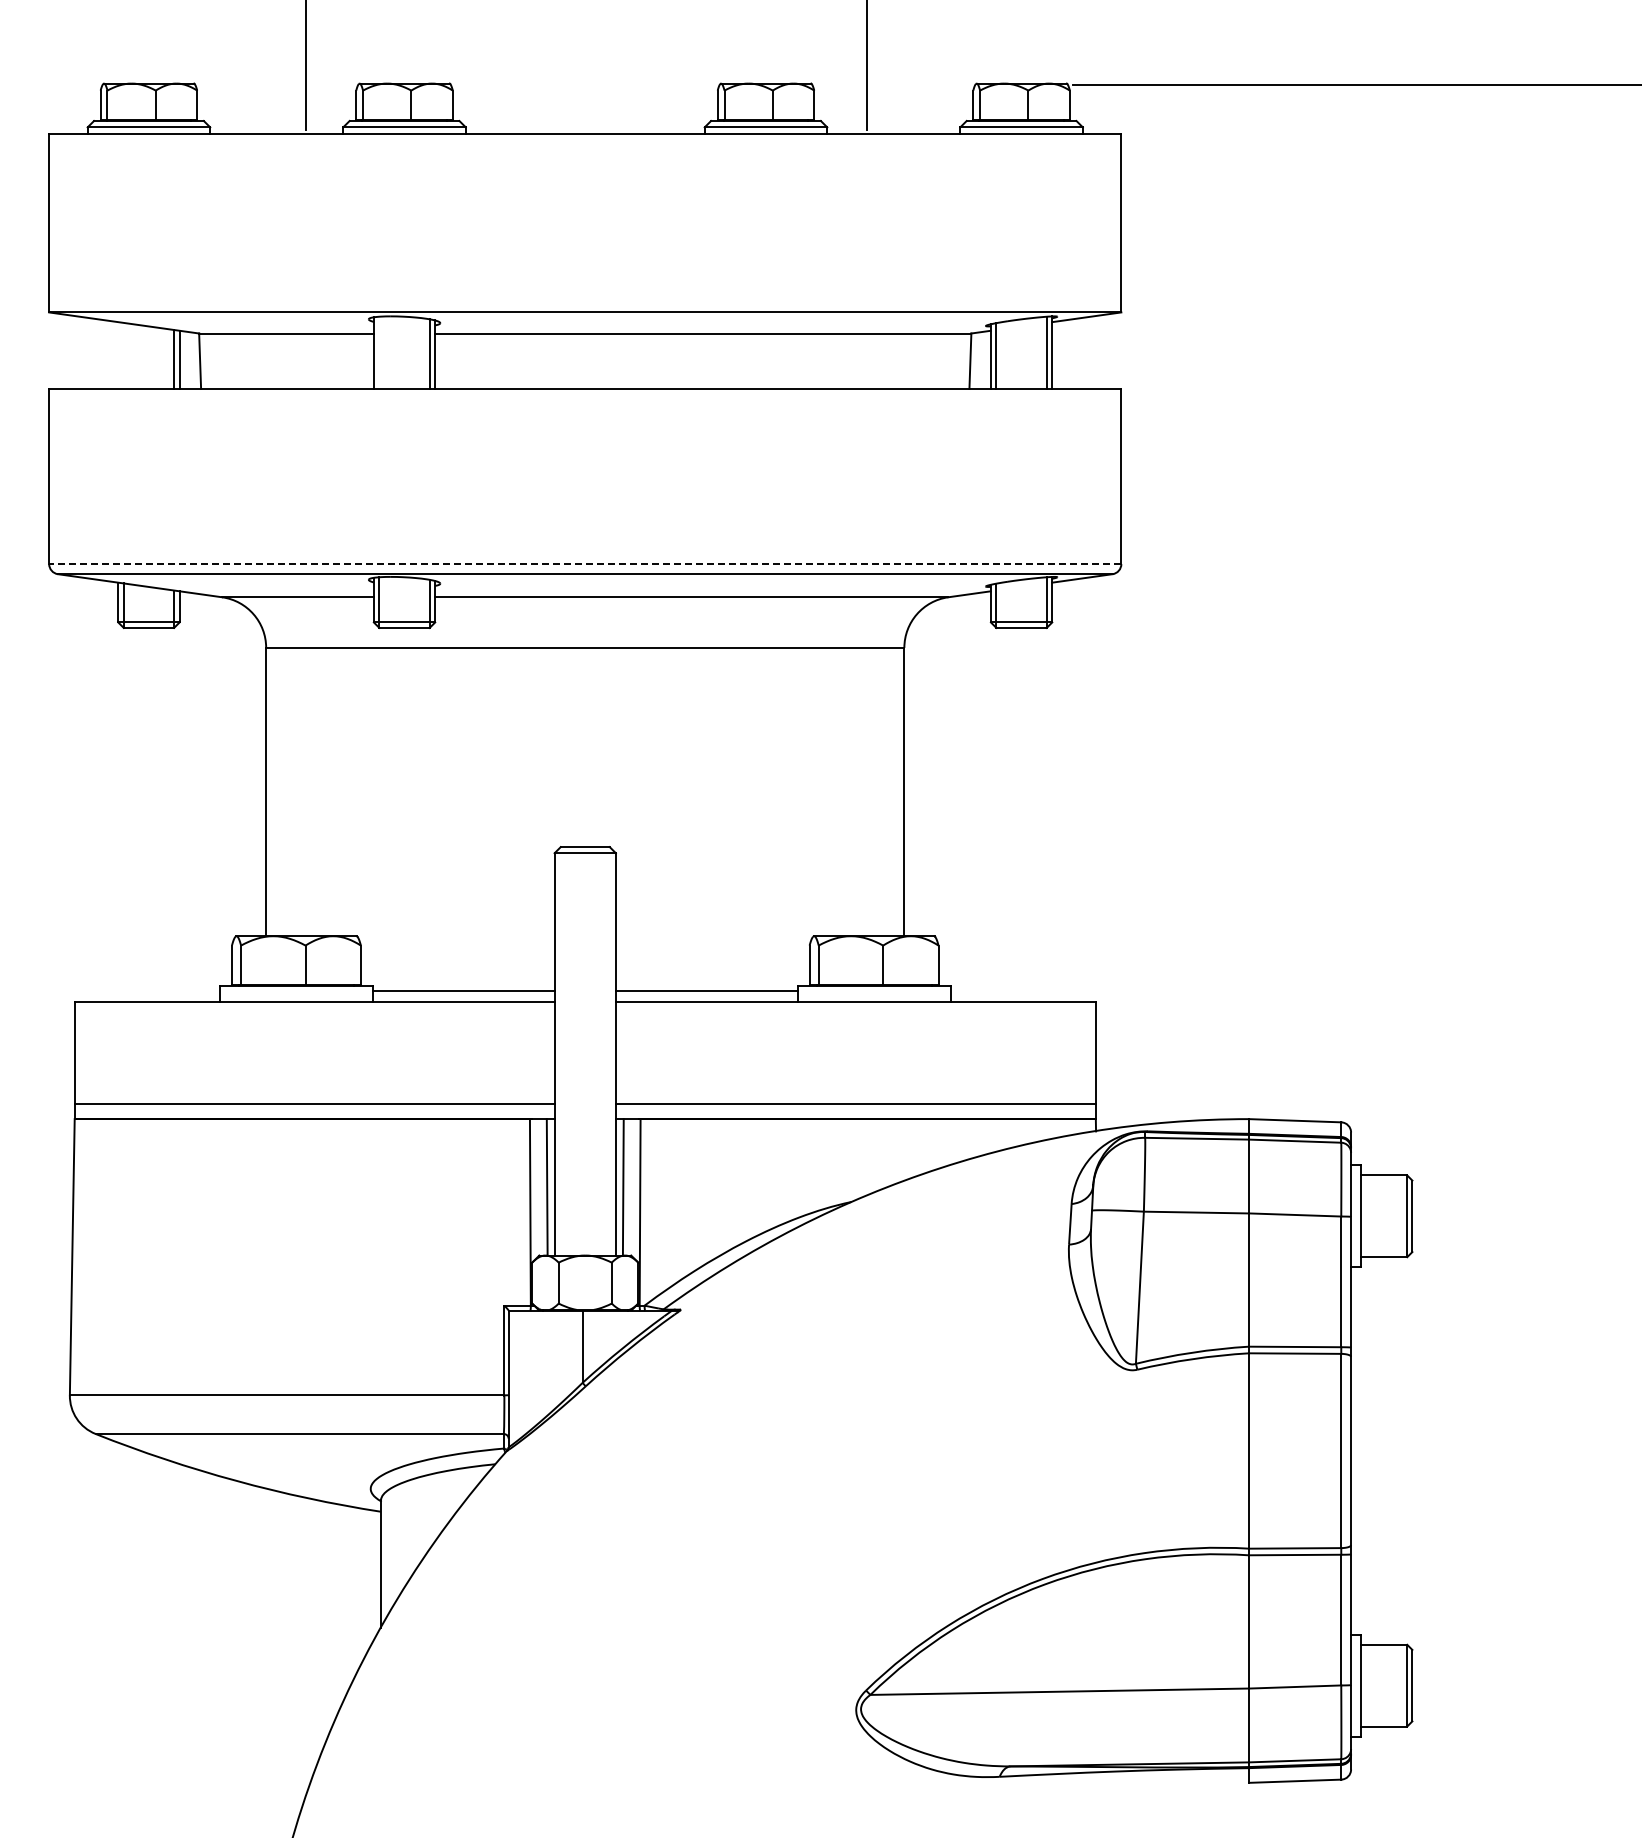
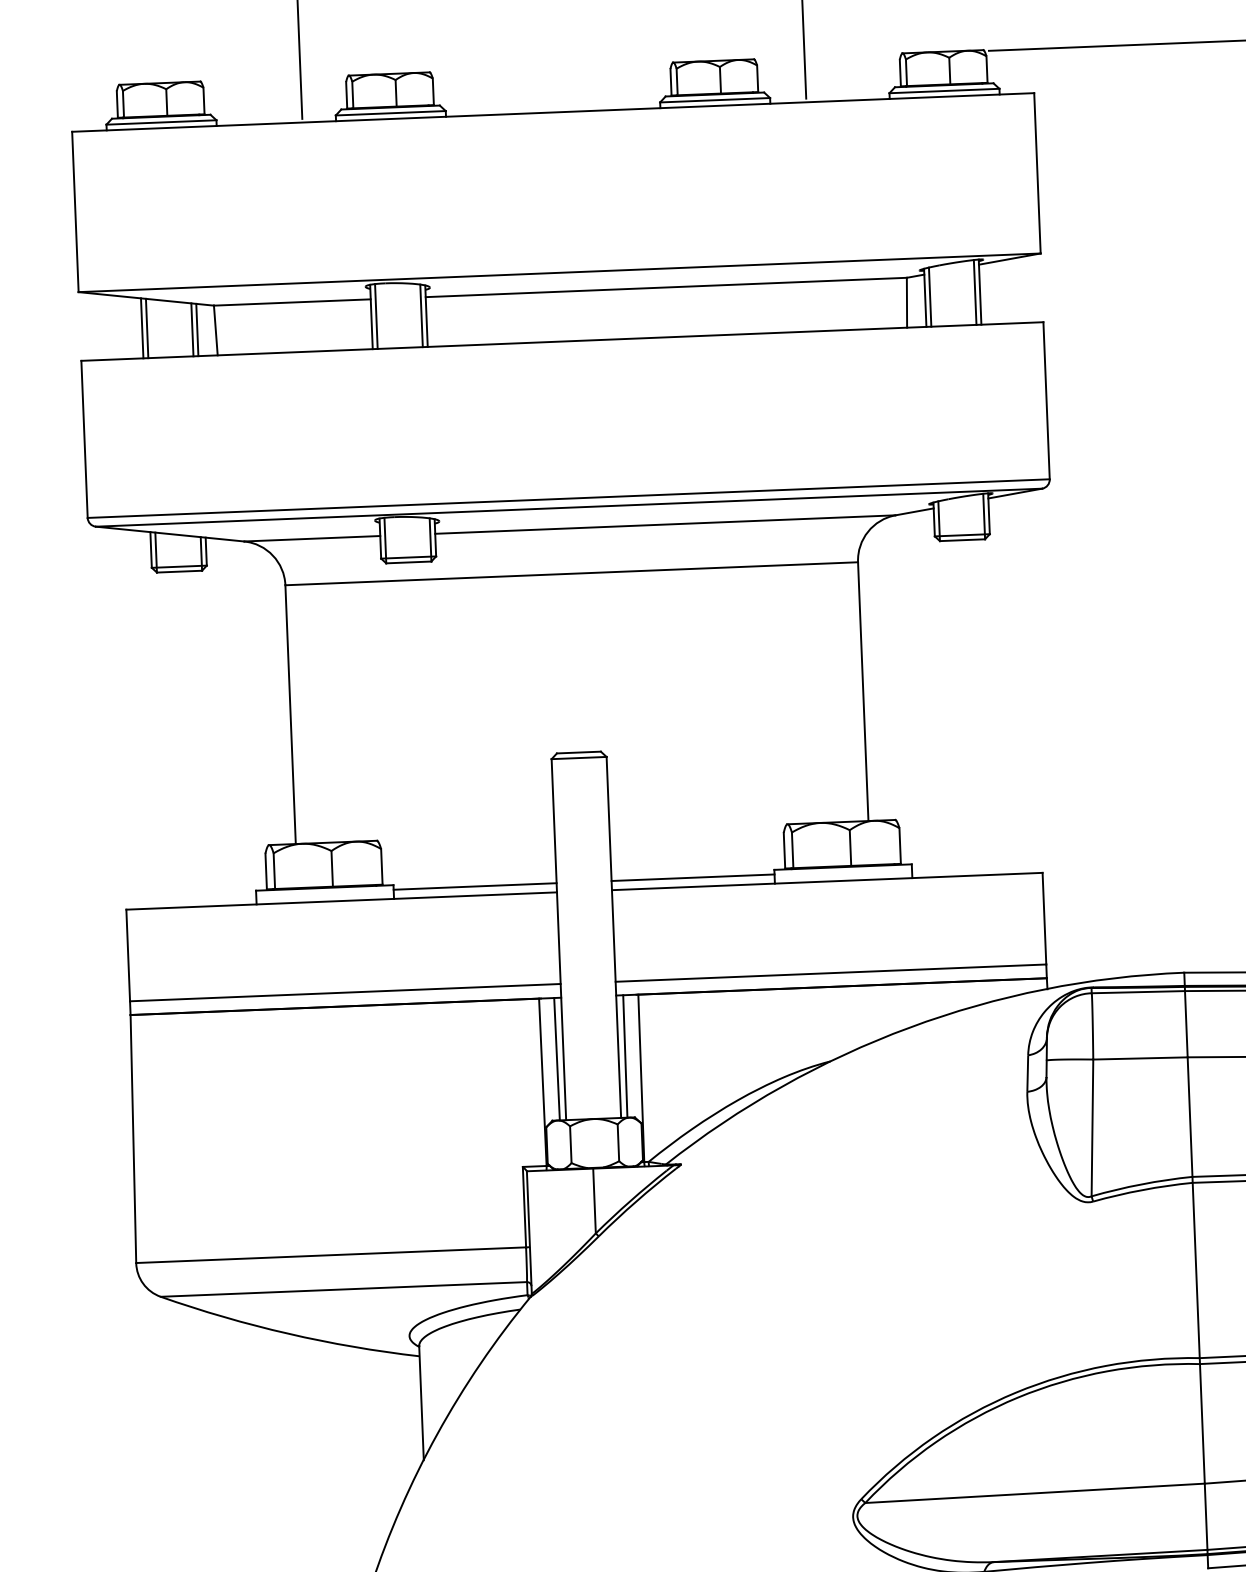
line: (379, 352) -> (376, 316), added
line: (118, 355) -> (142, 328), added
line: (123, 355) -> (146, 328), added
line: (584, 564) -> (568, 499), dashed -> solid

